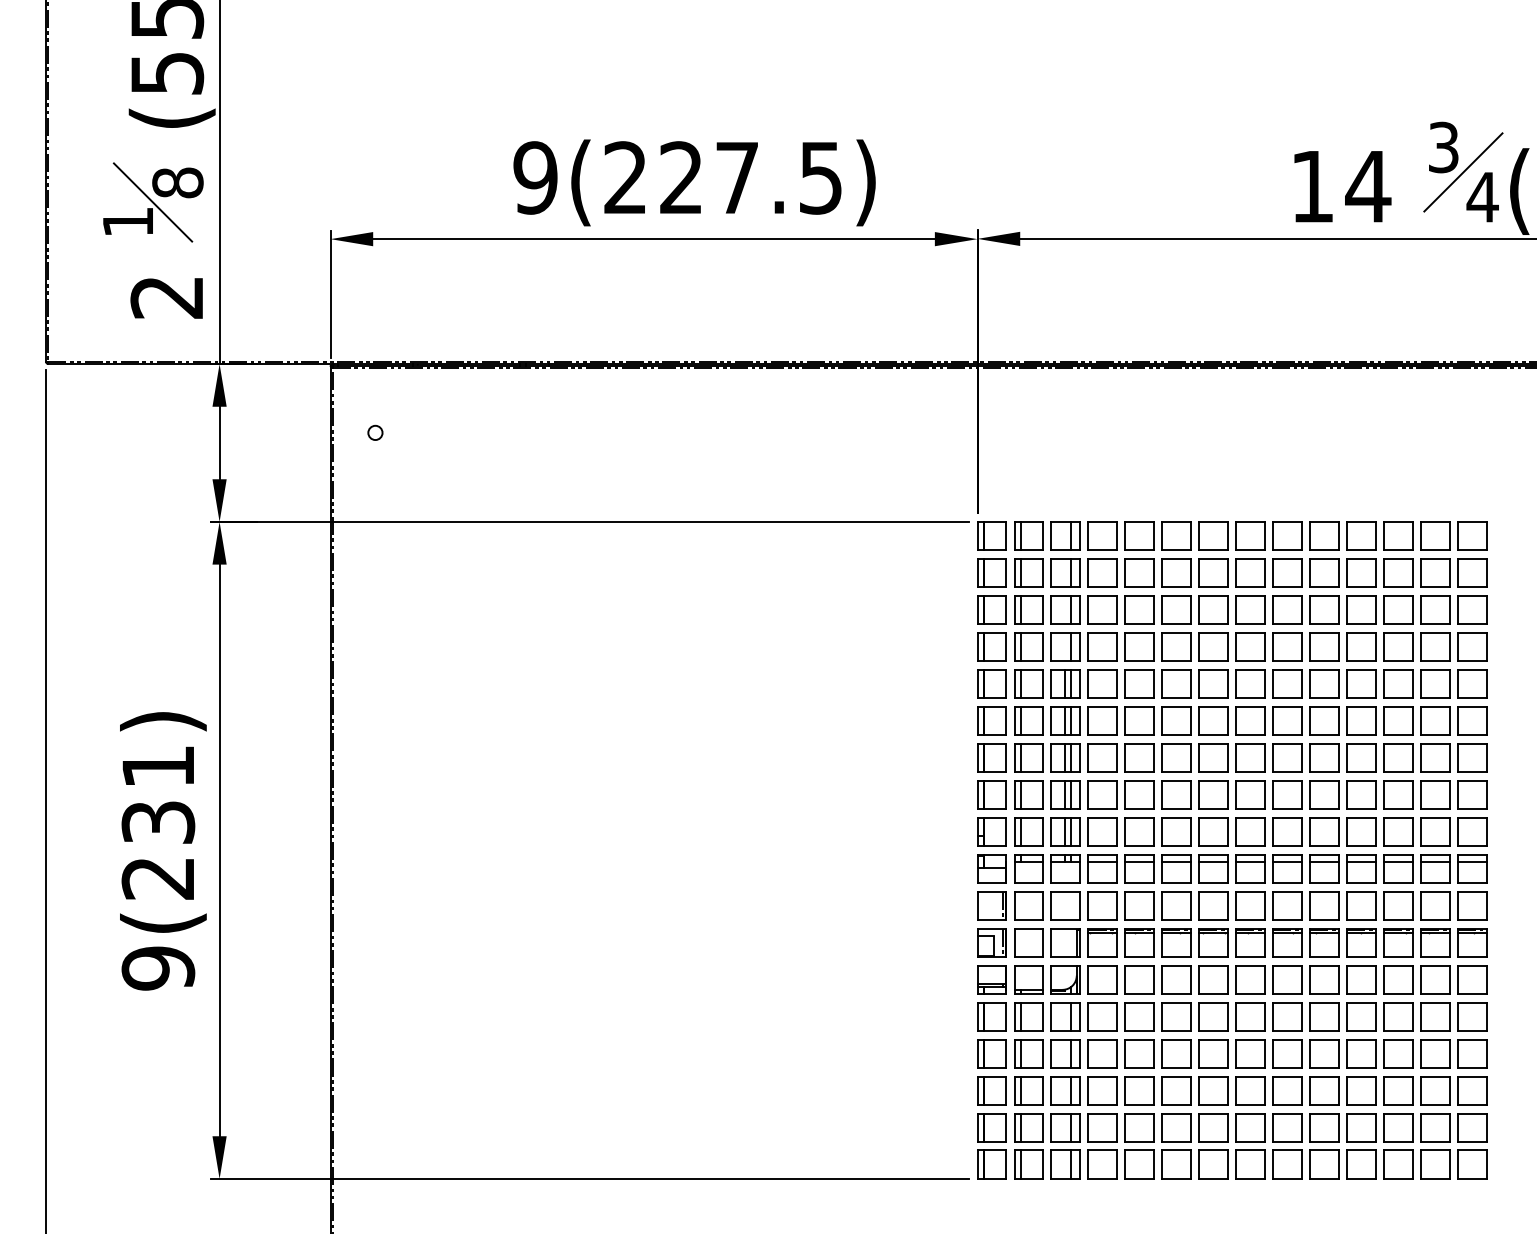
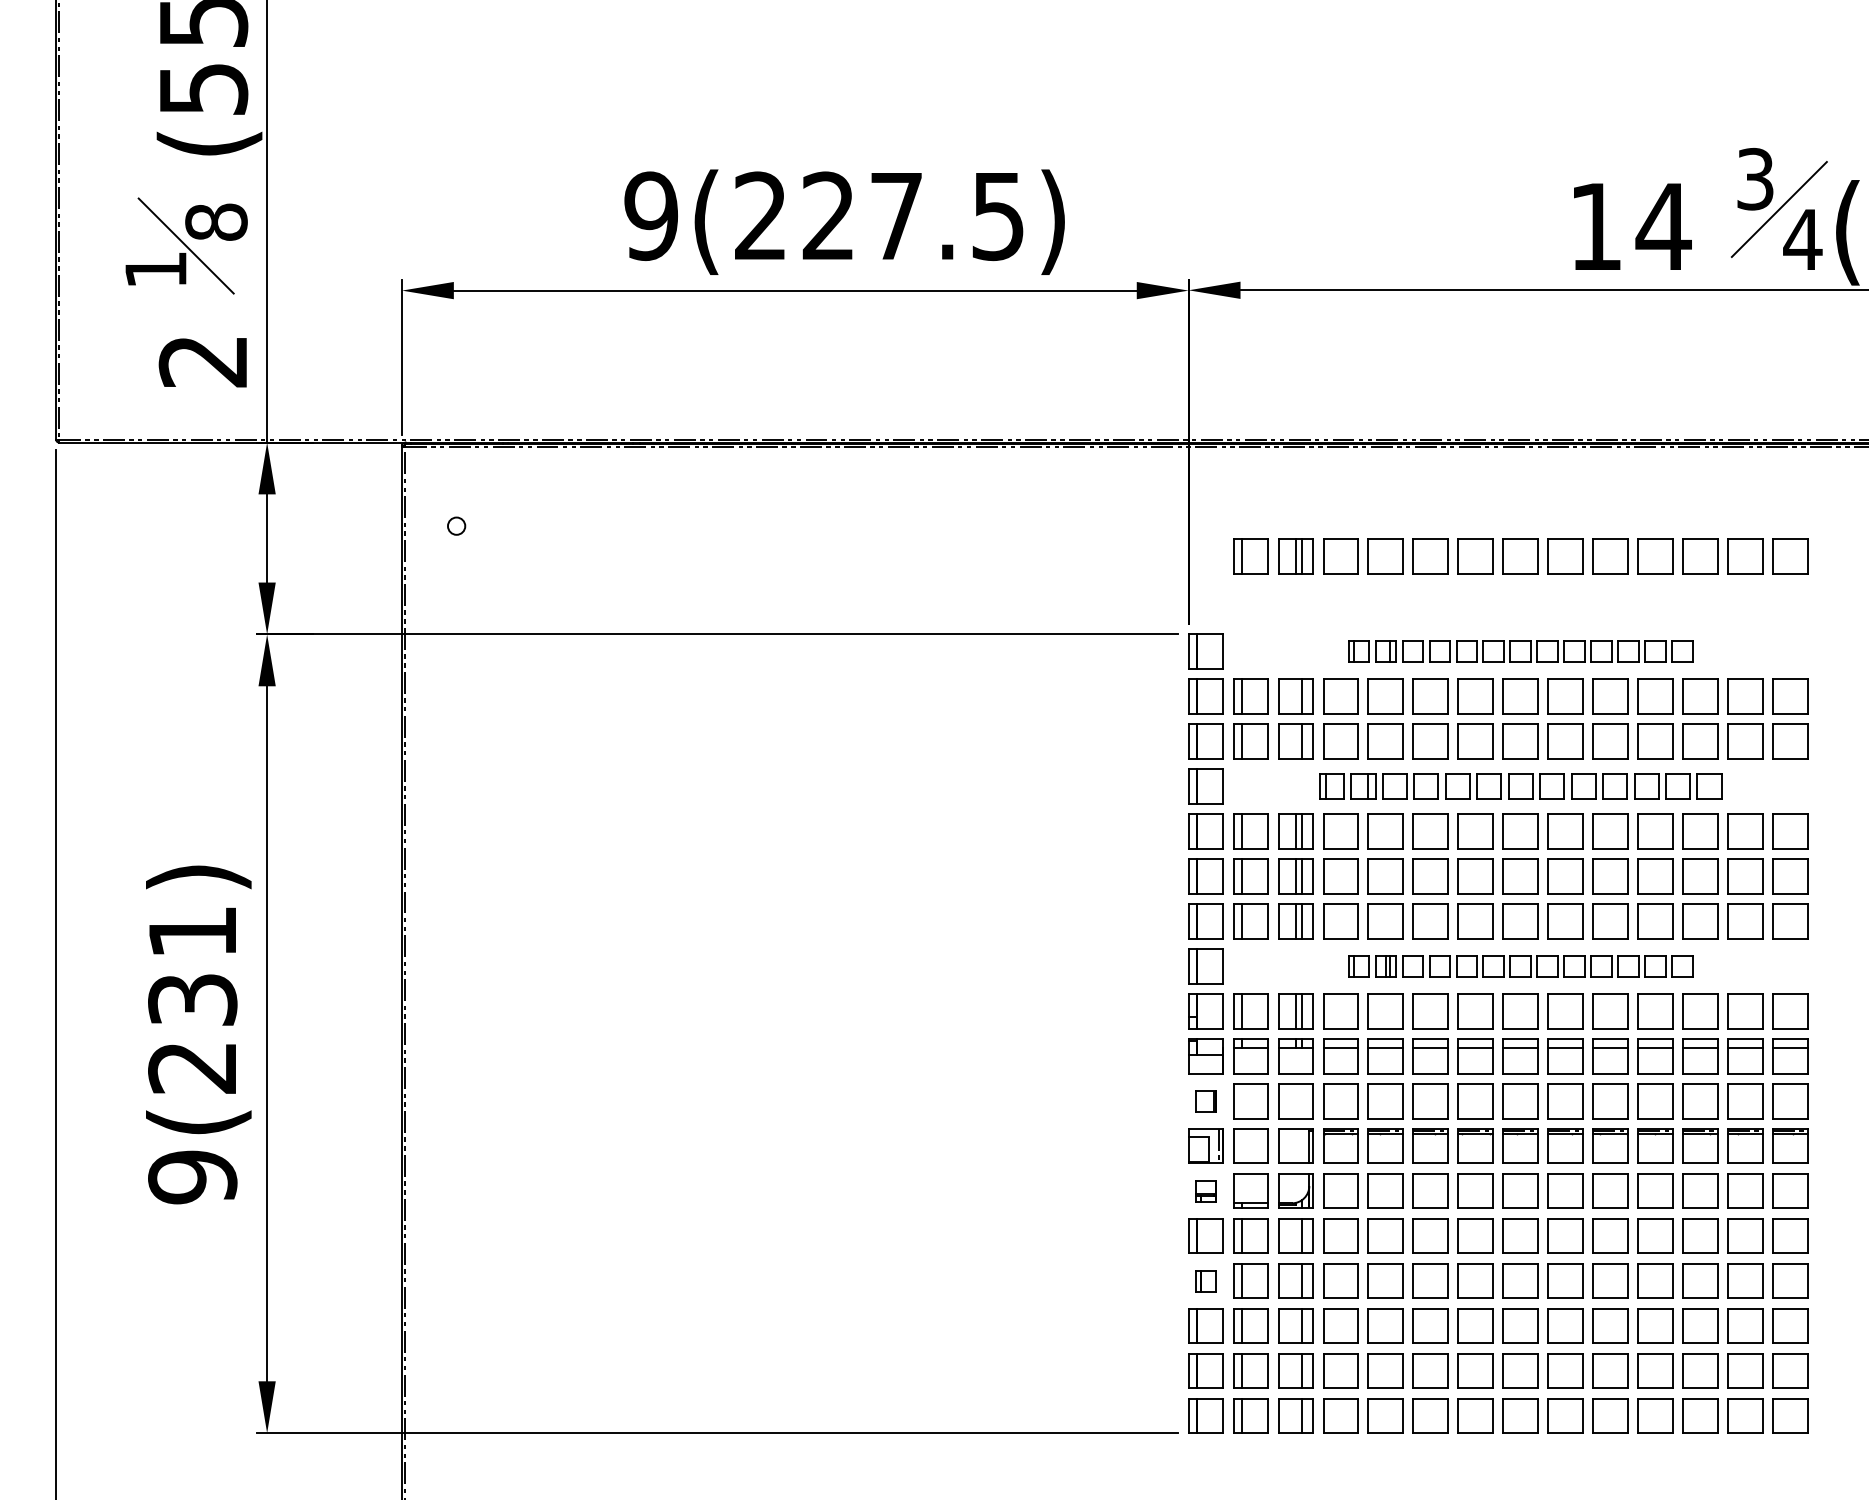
part: (1250, 457) -> (1520, 556), added
part: (1250, 535) -> (1520, 650), size x0.6
part: (1250, 646) -> (1520, 785), size x0.7
part: (1250, 794) -> (1520, 965), size x0.6
part: (991, 905) -> (1205, 1100), size x0.6
part: (991, 979) -> (1205, 1190), size x0.6
part: (991, 1053) -> (1205, 1280), size x0.6

